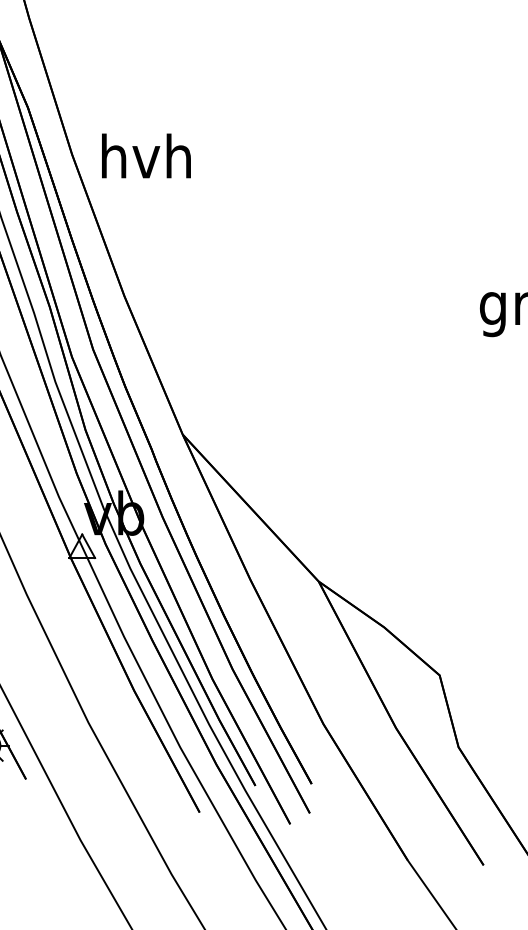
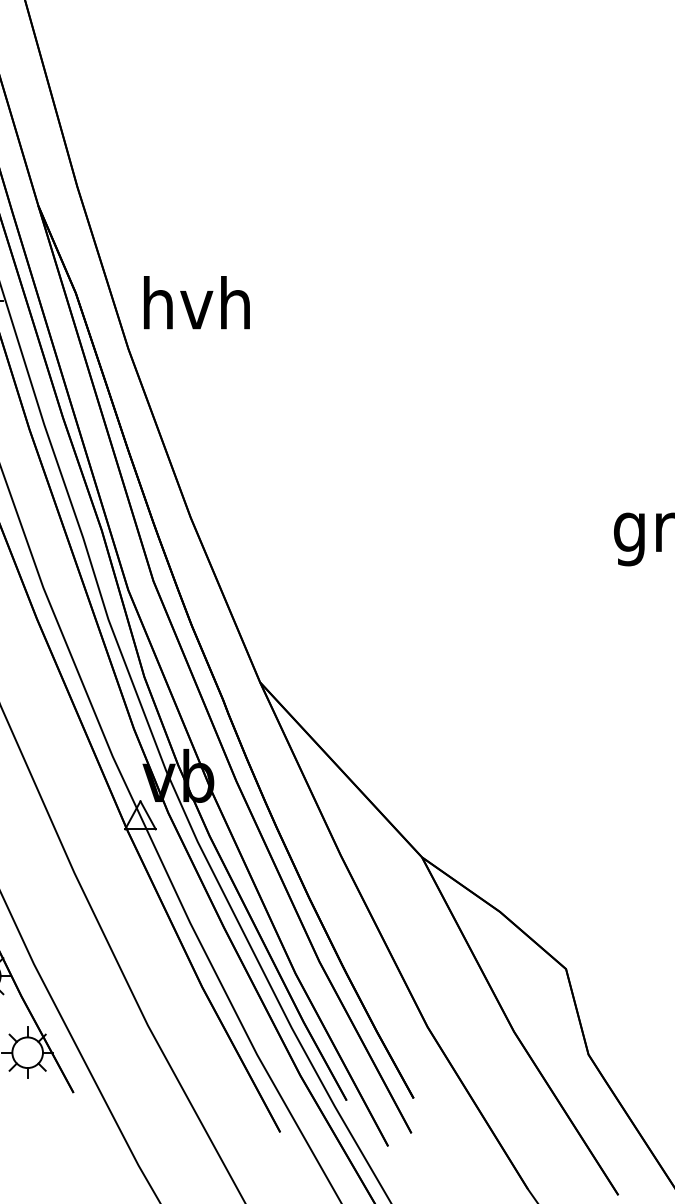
text: (146, 155) -> (196, 302), moved

